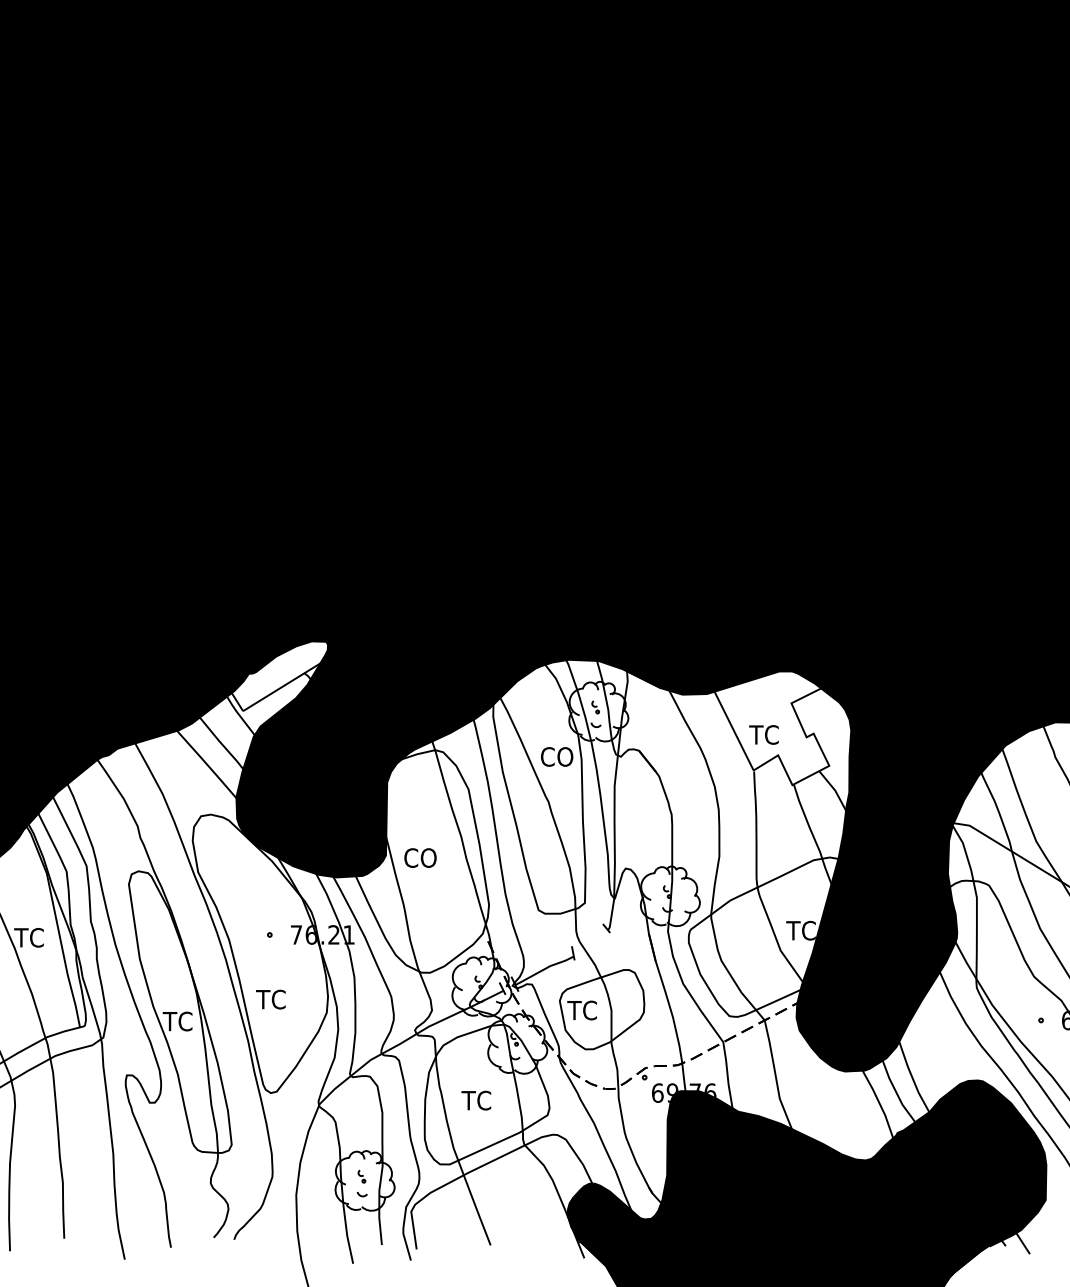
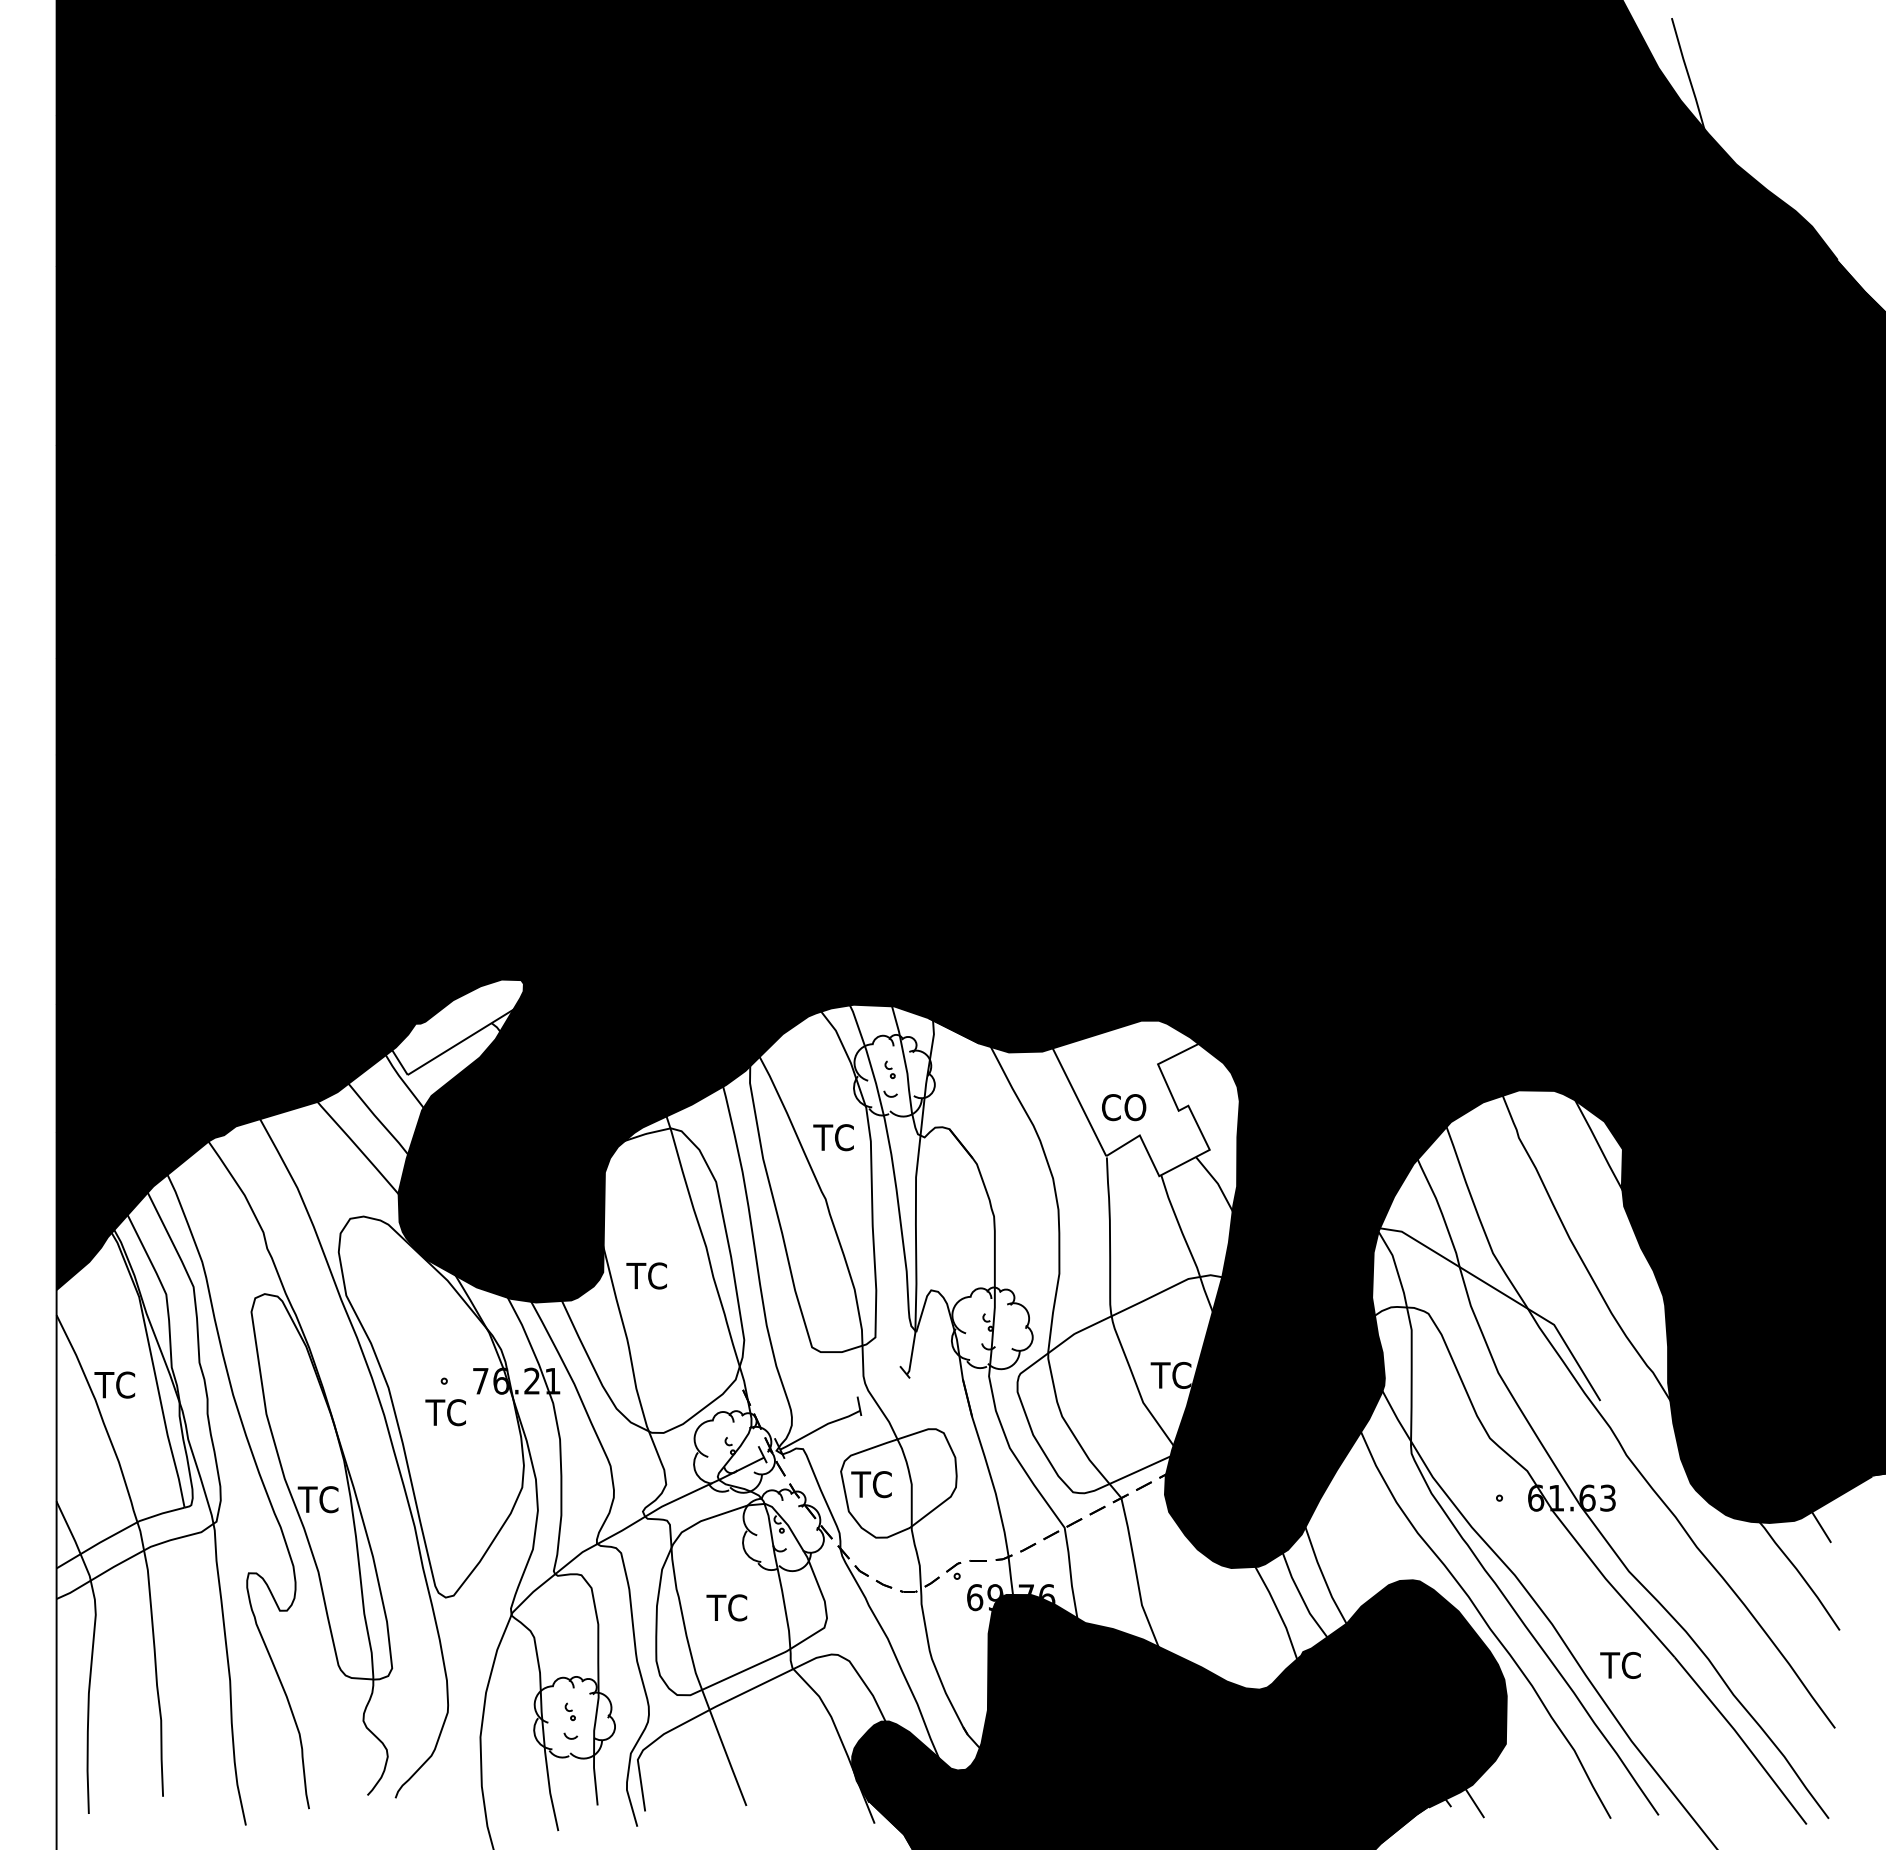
text: (766, 734) -> (1123, 1107), TC -> CO
text: (556, 756) -> (836, 1137), CO -> TC
text: (419, 857) -> (649, 1275), CO -> TC
text: (270, 999) -> (445, 1412), moved

